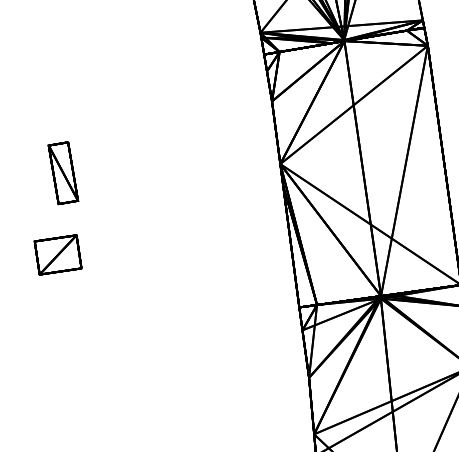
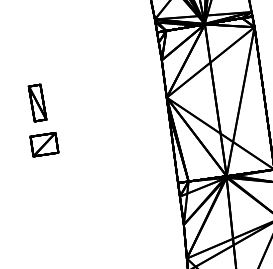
part: (58, 254) -> (44, 144), moved

